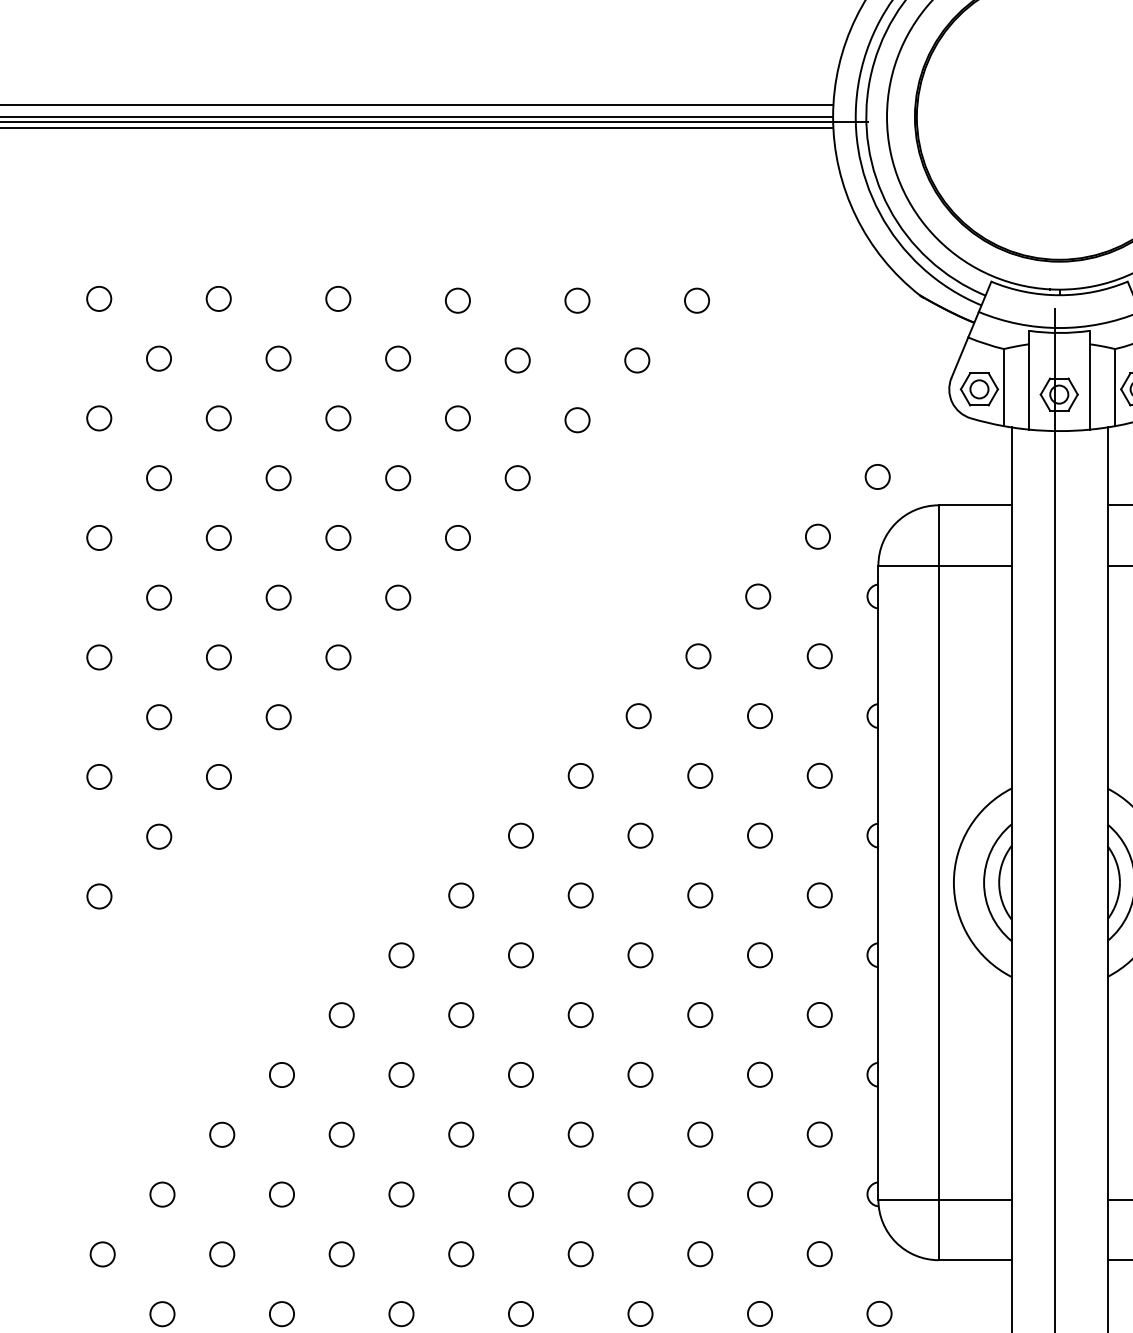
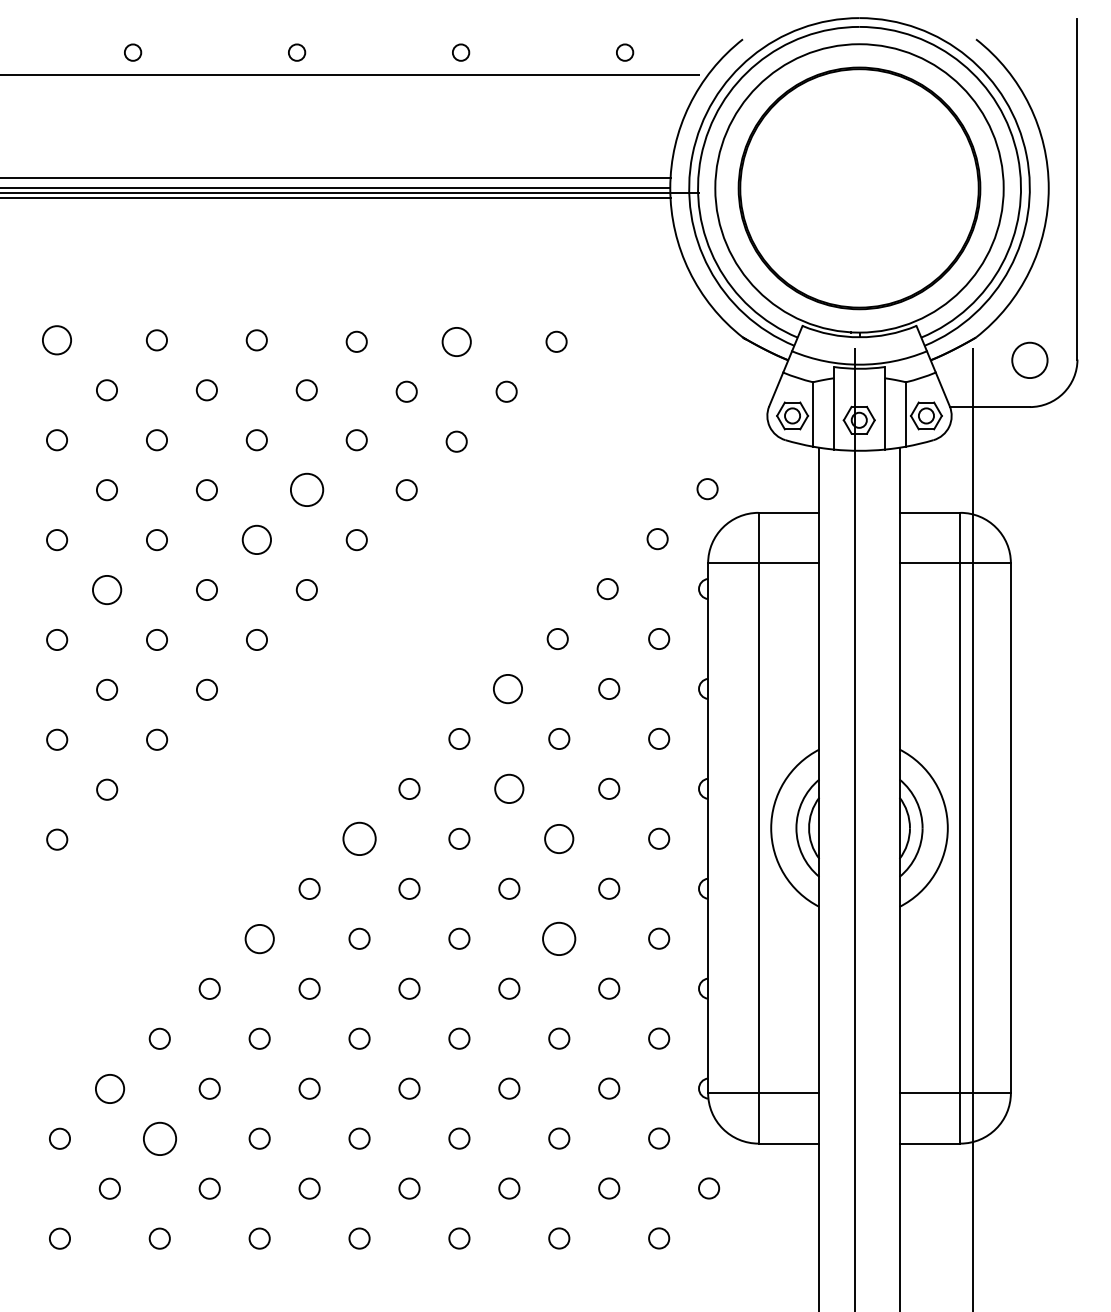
circle: (98, 299) -> (56, 340), size x1.4
circle: (577, 300) -> (456, 341), size x1.4
circle: (397, 478) -> (306, 490), size x1.6
circle: (337, 538) -> (256, 540), size x1.4
circle: (158, 597) -> (106, 589), size x1.4
circle: (638, 715) -> (507, 688), size x1.4
circle: (640, 835) -> (509, 788), size x1.4
circle: (461, 895) -> (359, 838), size x1.6
circle: (700, 895) -> (559, 838), size x1.4
circle: (341, 1014) -> (259, 938), size x1.4
circle: (700, 1014) -> (559, 938), size x1.6
circle: (162, 1194) -> (109, 1088), size x1.4
circle: (221, 1254) -> (159, 1138), size x1.6

